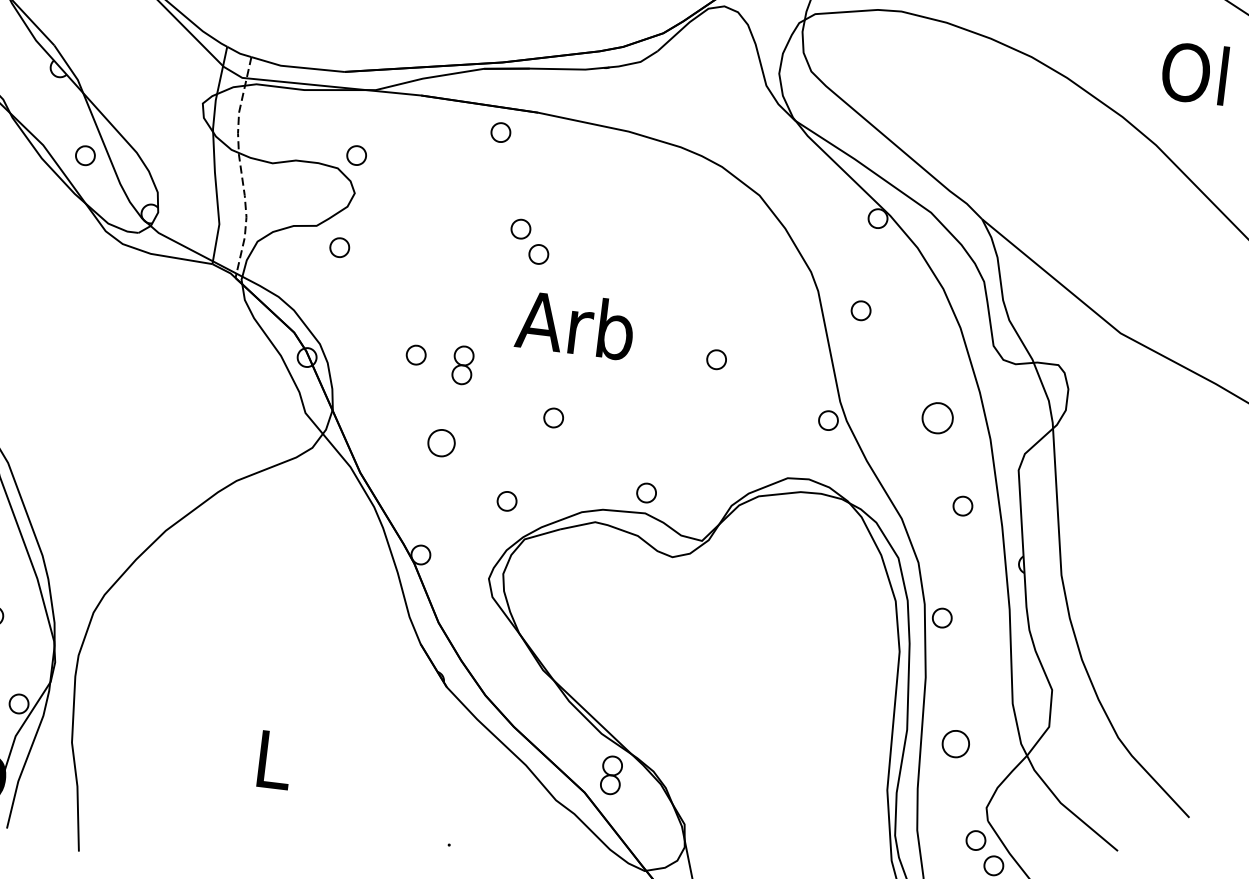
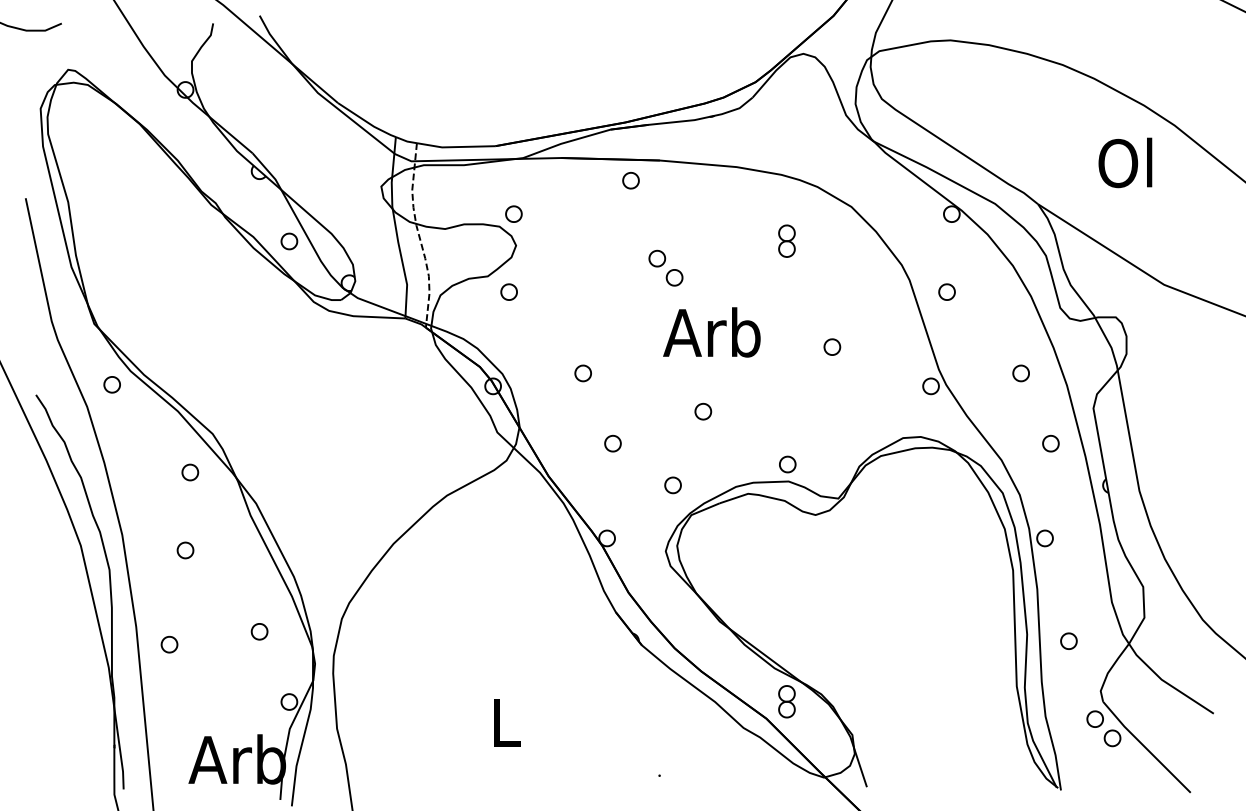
text: (1194, 72) -> (1125, 162), moved
part: (462, 364) -> (786, 240), moved
part: (936, 418) -> (1020, 373), size x0.62
part: (441, 442) -> (612, 443), size x0.71
part: (955, 742) -> (1068, 640), size x0.71

